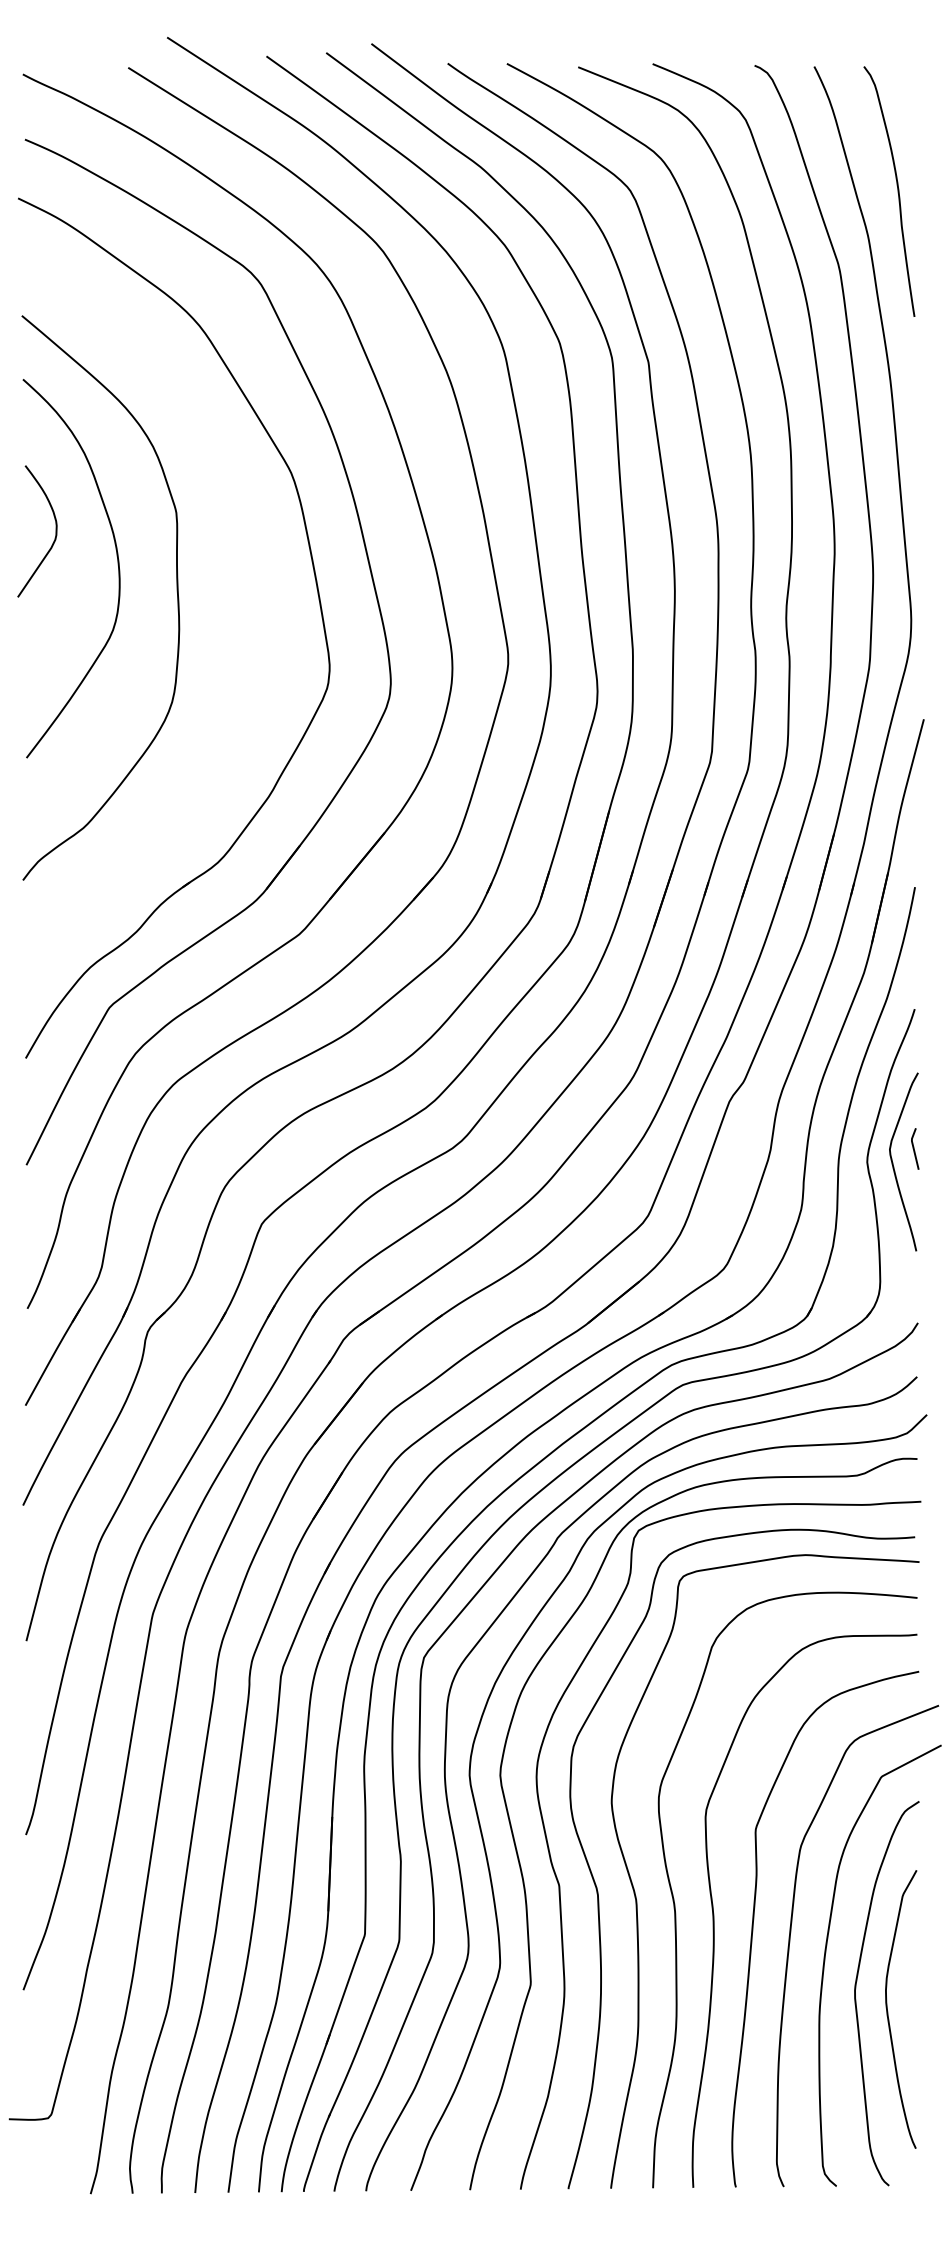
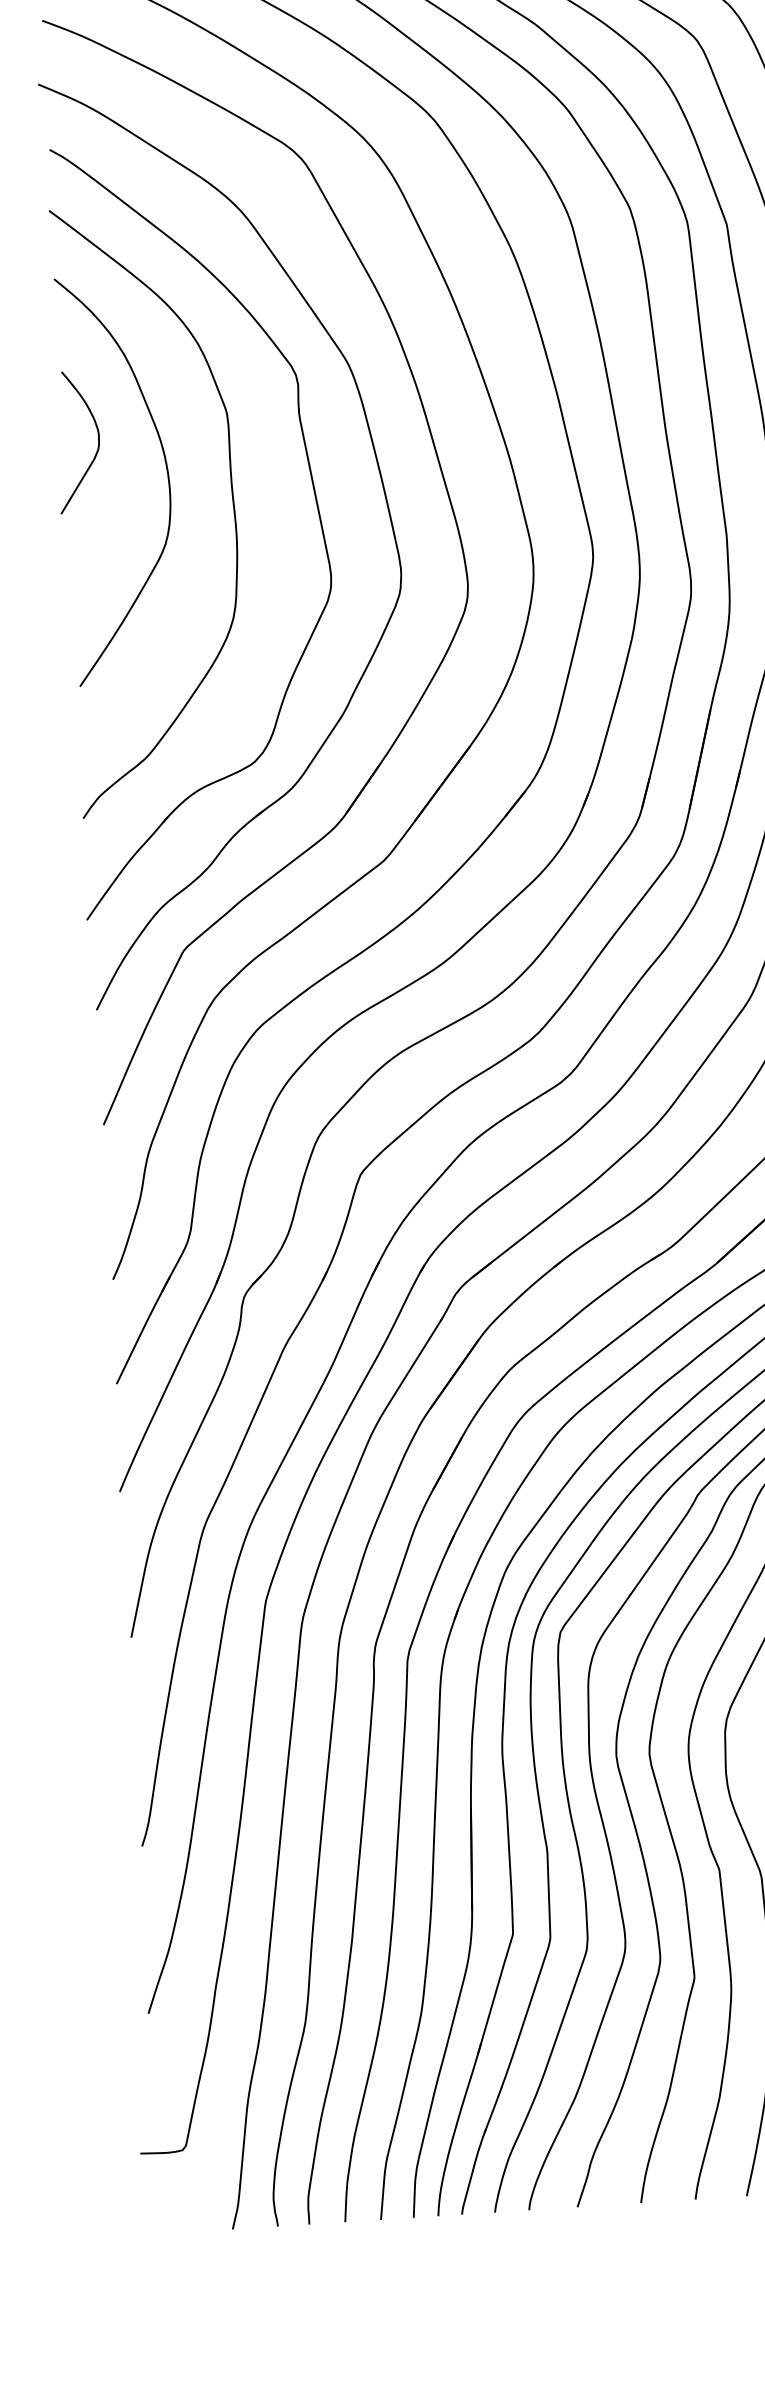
part: (254, 603) -> (316, 506), added

